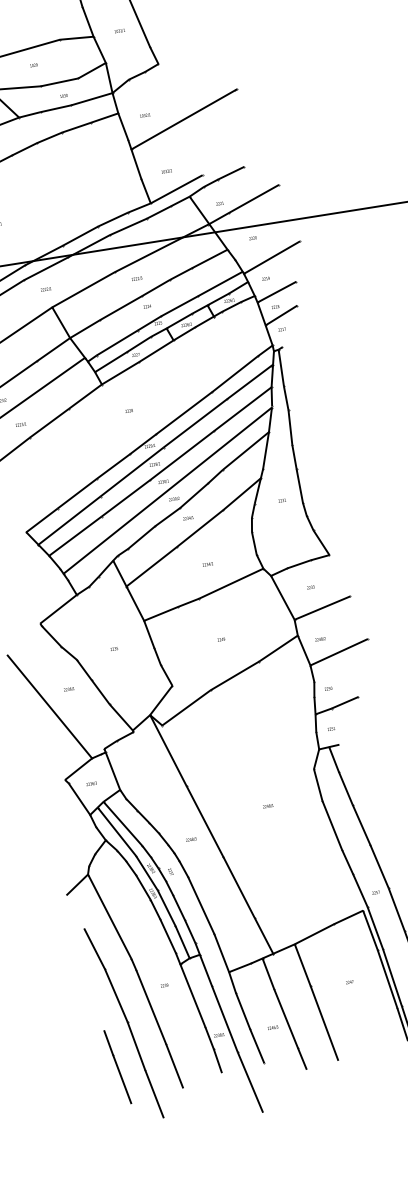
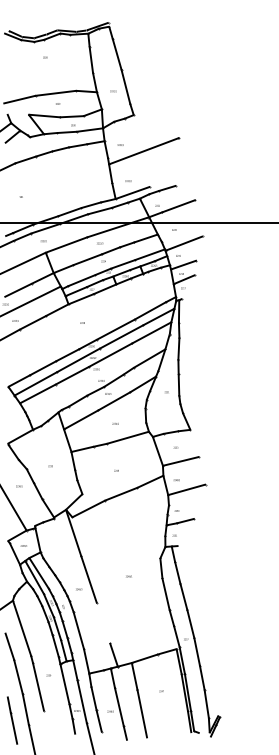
line: (167, 489) -> (98, 374), removed
line: (238, 886) -> (103, 622), removed
line: (175, 1066) -> (47, 725), removed

